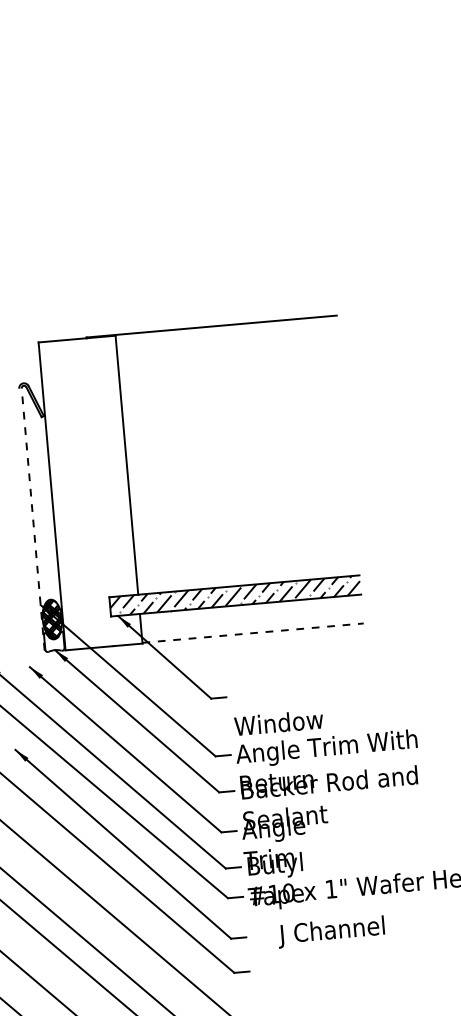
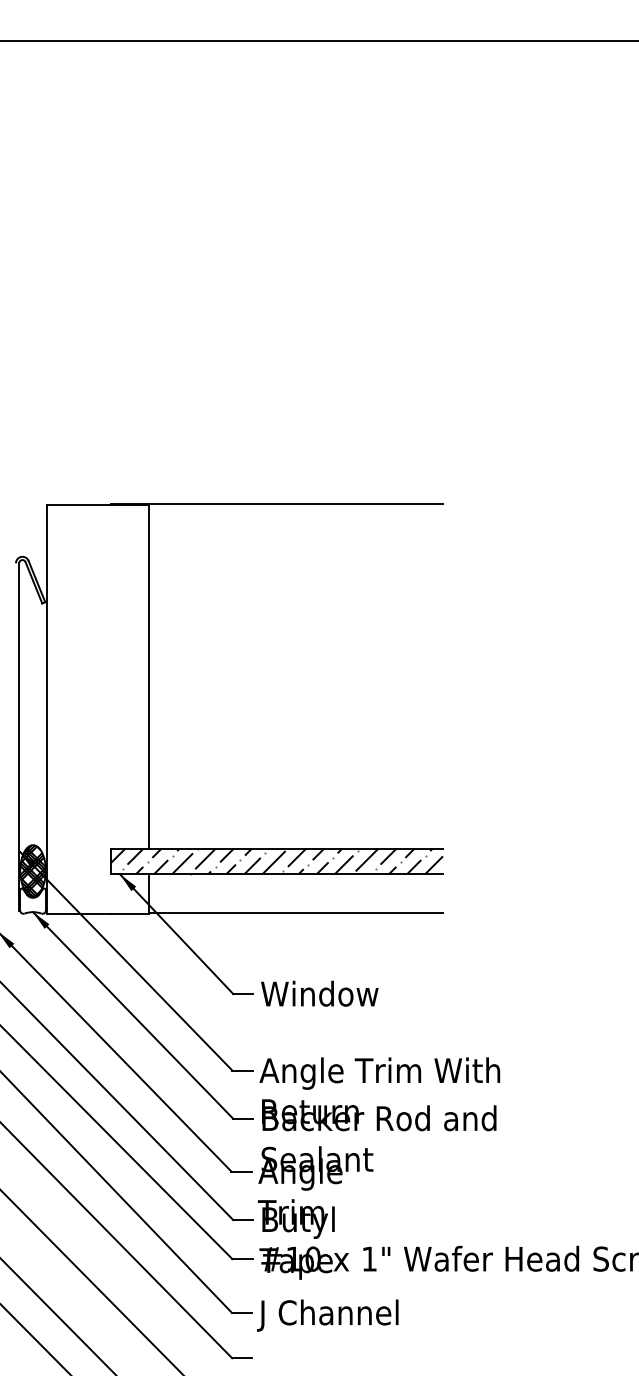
line: (33, 518) -> (19, 736), dashed -> solid
line: (253, 633) -> (296, 912), dashed -> solid
text: (278, 722) -> (319, 993), moved
text: (331, 931) -> (327, 1315), moved

